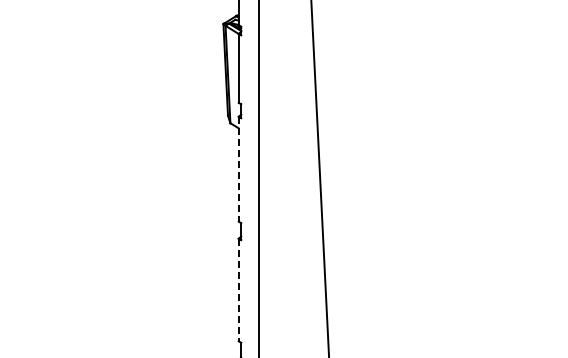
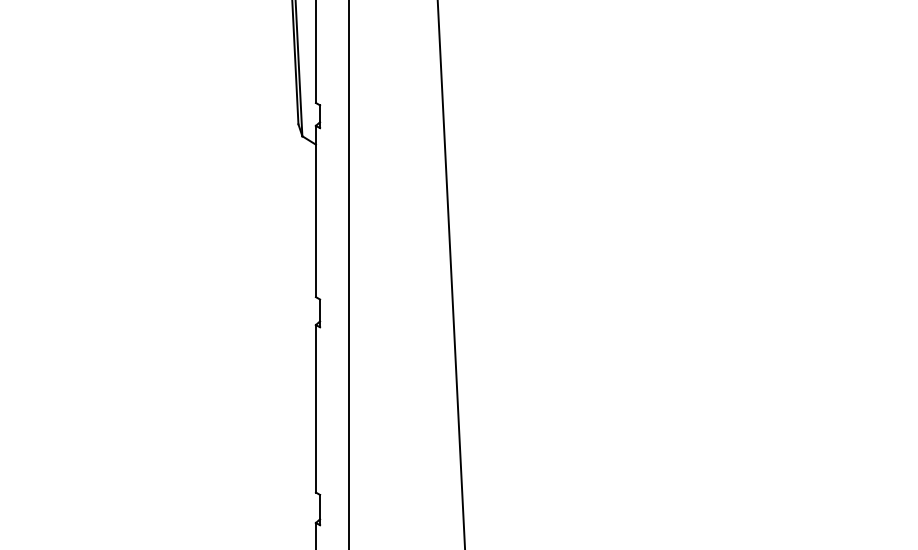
line: (238, 169) -> (315, 211), dashed -> solid
line: (238, 290) -> (315, 409), dashed -> solid

